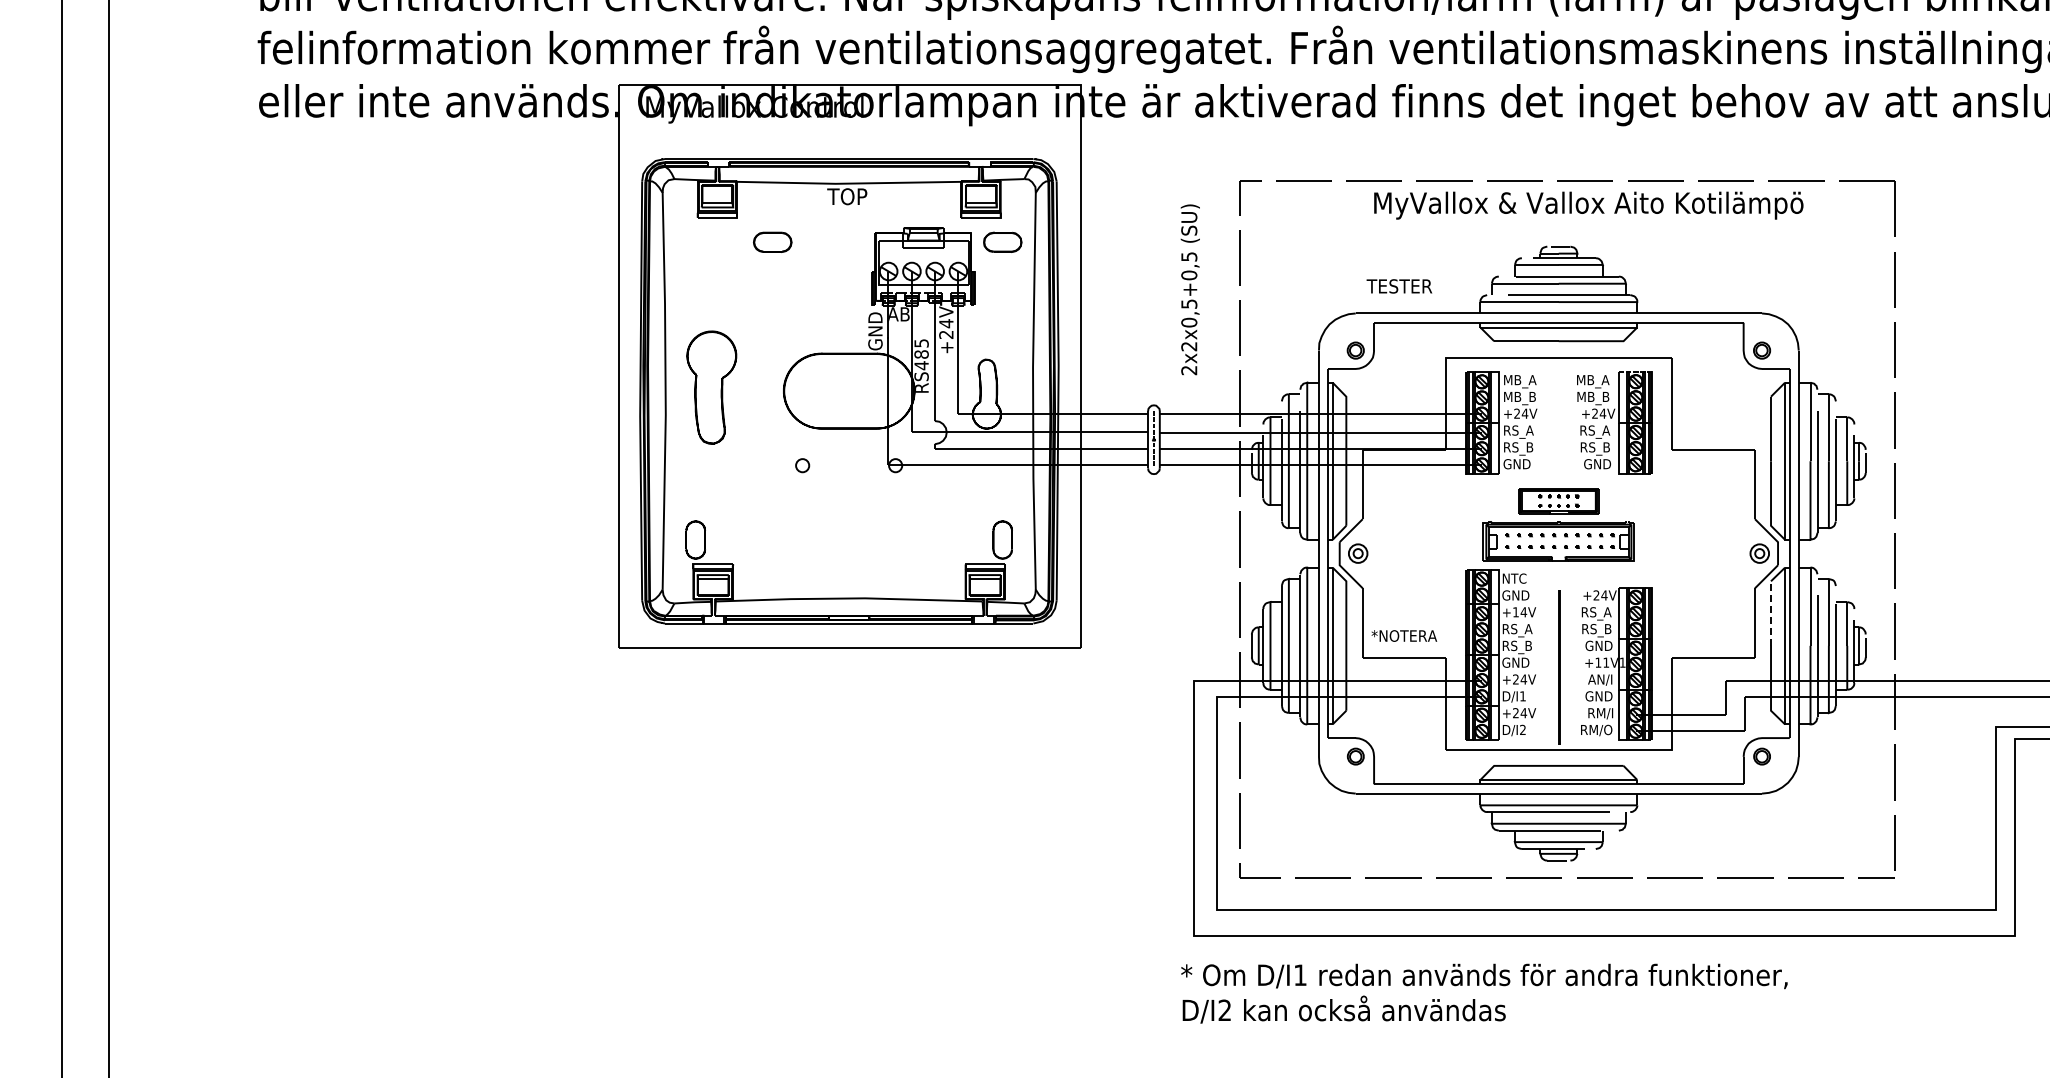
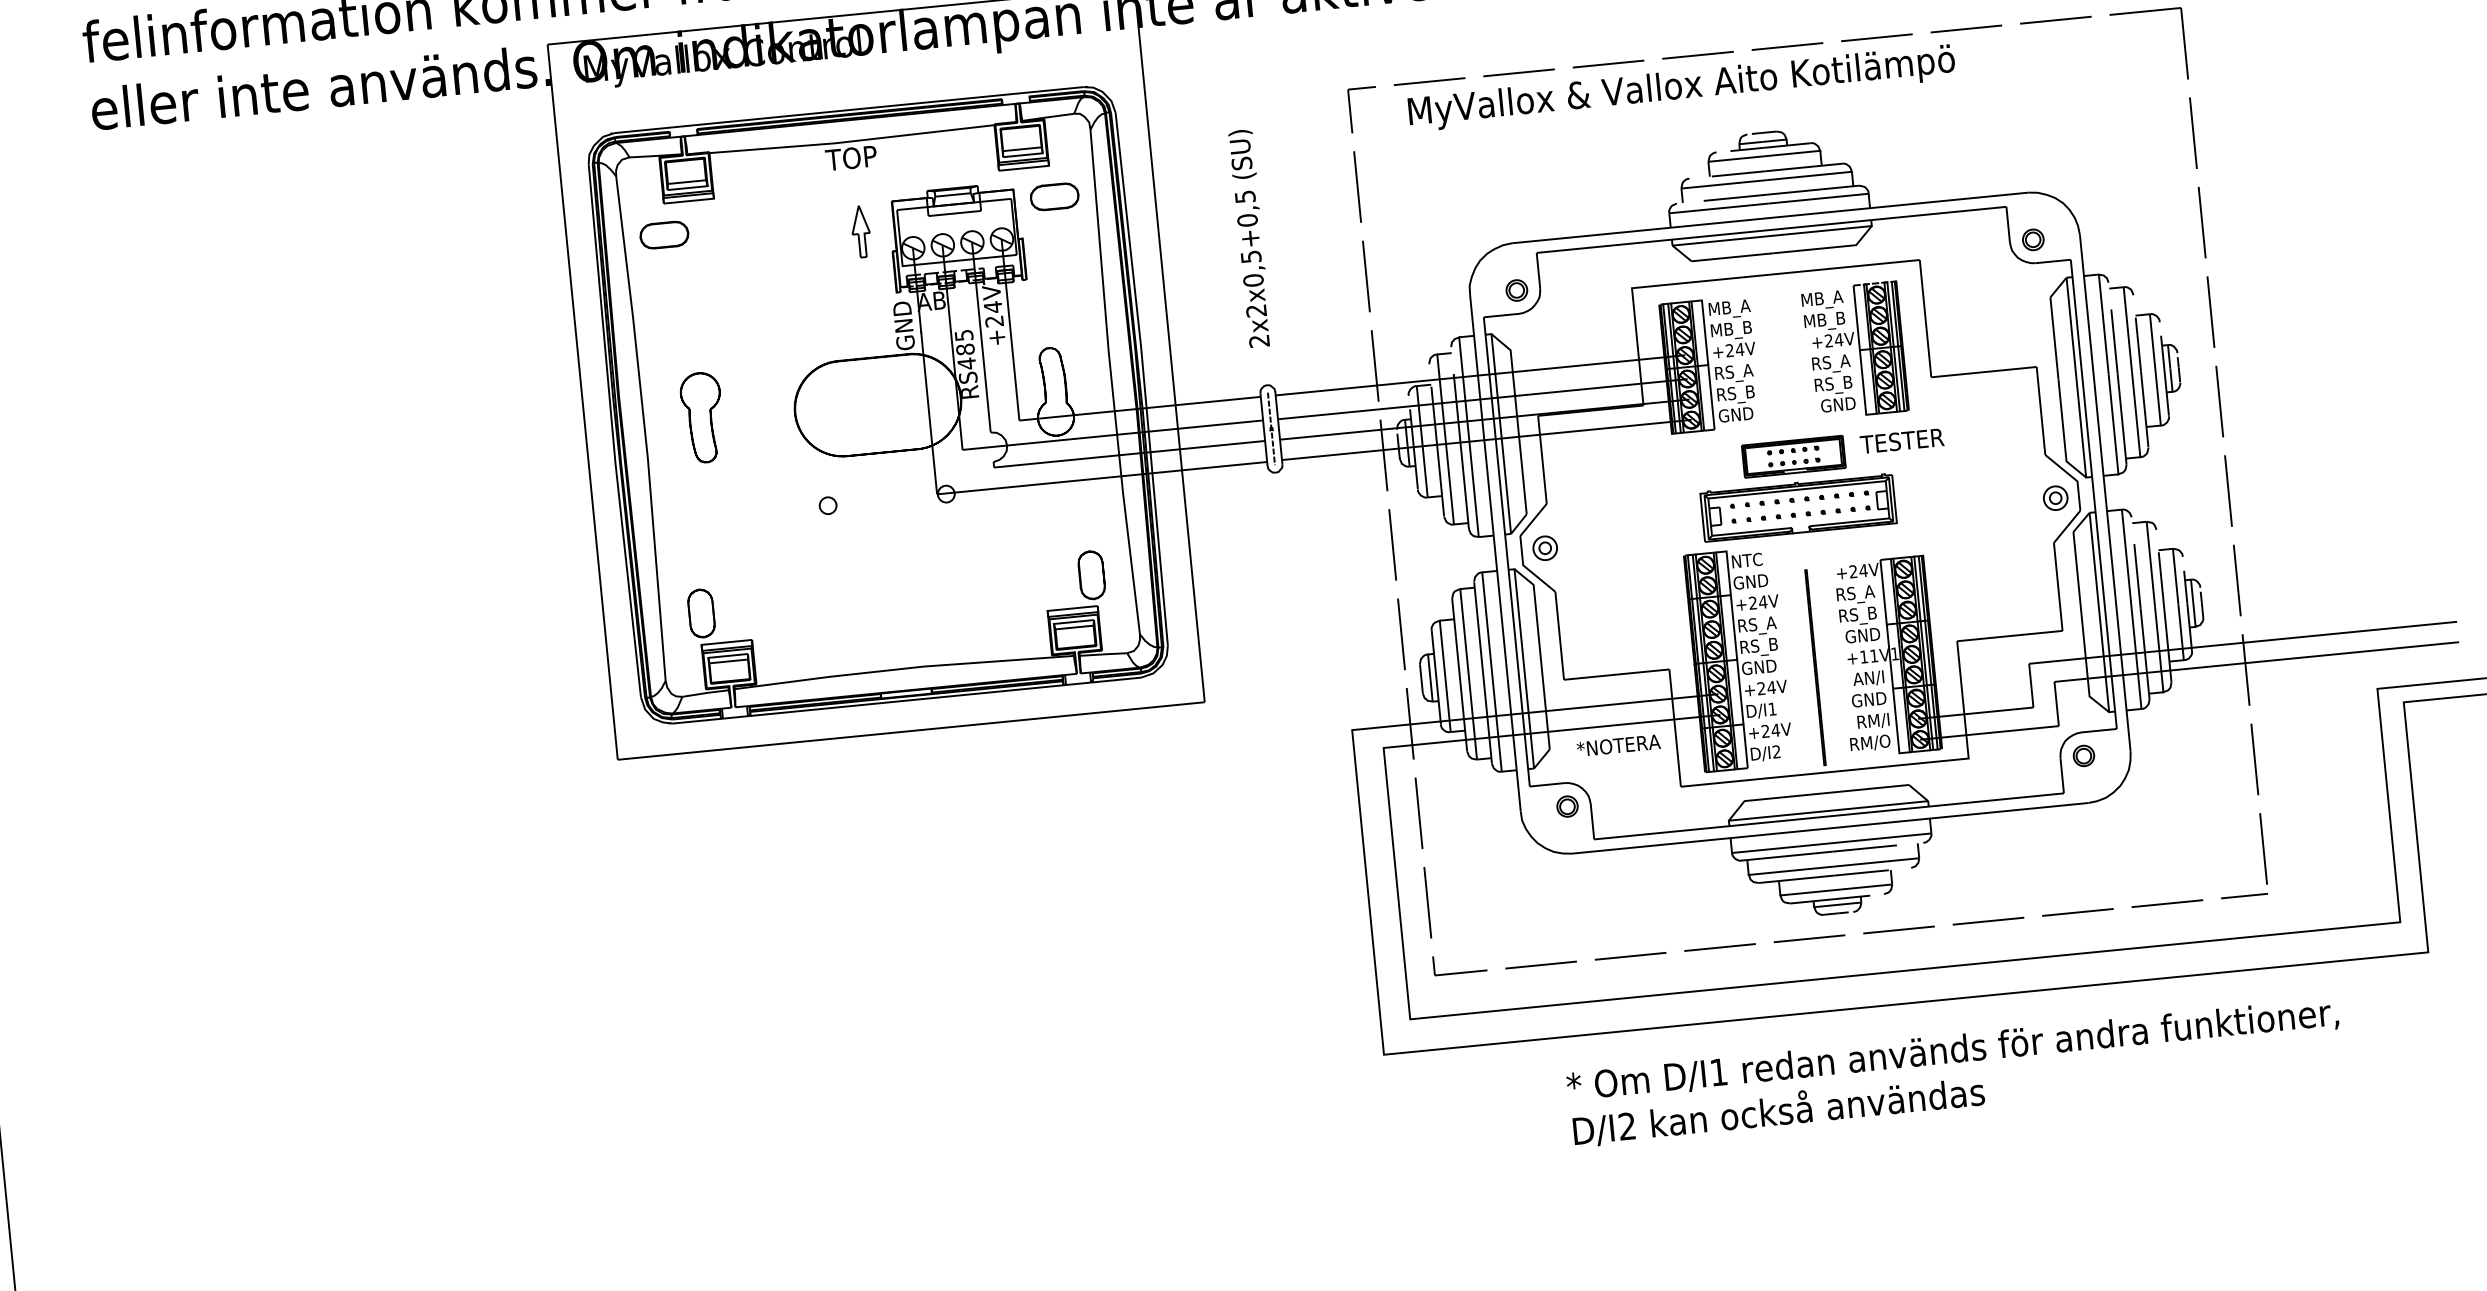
text: (1588, 205) -> (1681, 88), moved
part: (772, 241) -> (663, 234), moved
part: (848, 254) -> (860, 231), added
text: (1399, 286) -> (1902, 441), moved
text: (1189, 289) -> (1249, 238), moved
part: (711, 387) -> (702, 417), size x0.62
text: (1515, 612) -> (1752, 603), +14V -> +24V
line: (1771, 613) -> (2078, 572), dashed -> solid
text: (1404, 635) -> (1618, 744), moved
text: (1484, 993) -> (1955, 1072), moved

